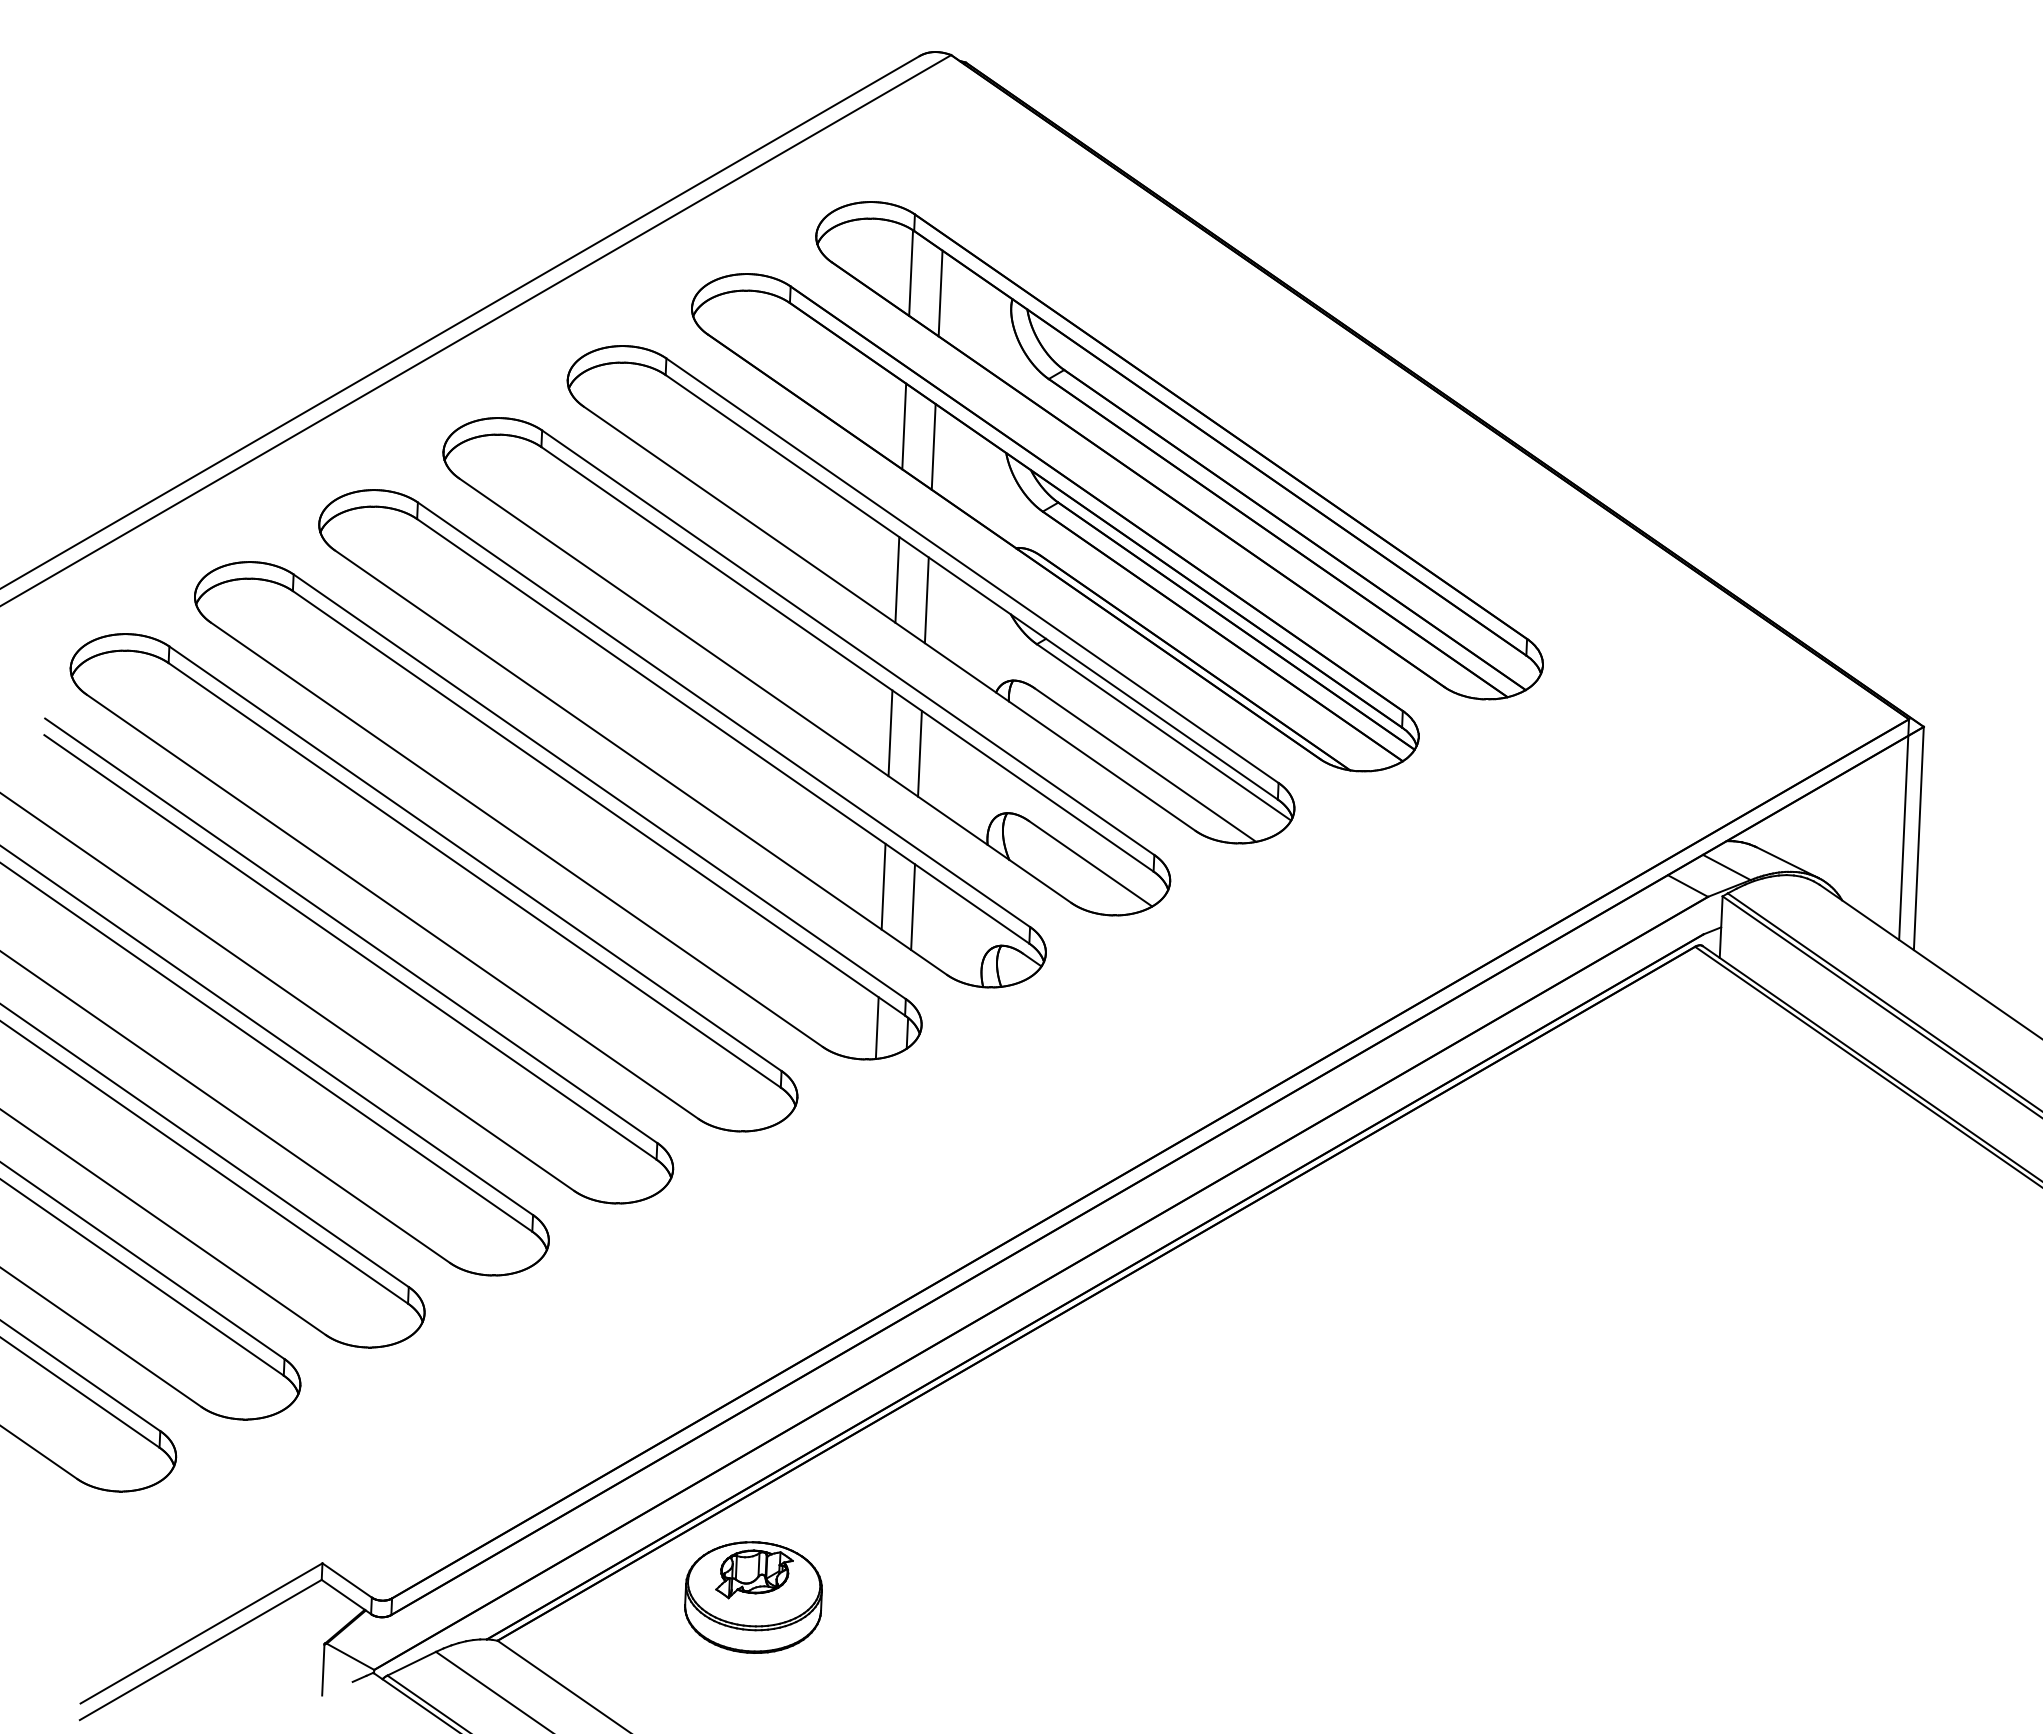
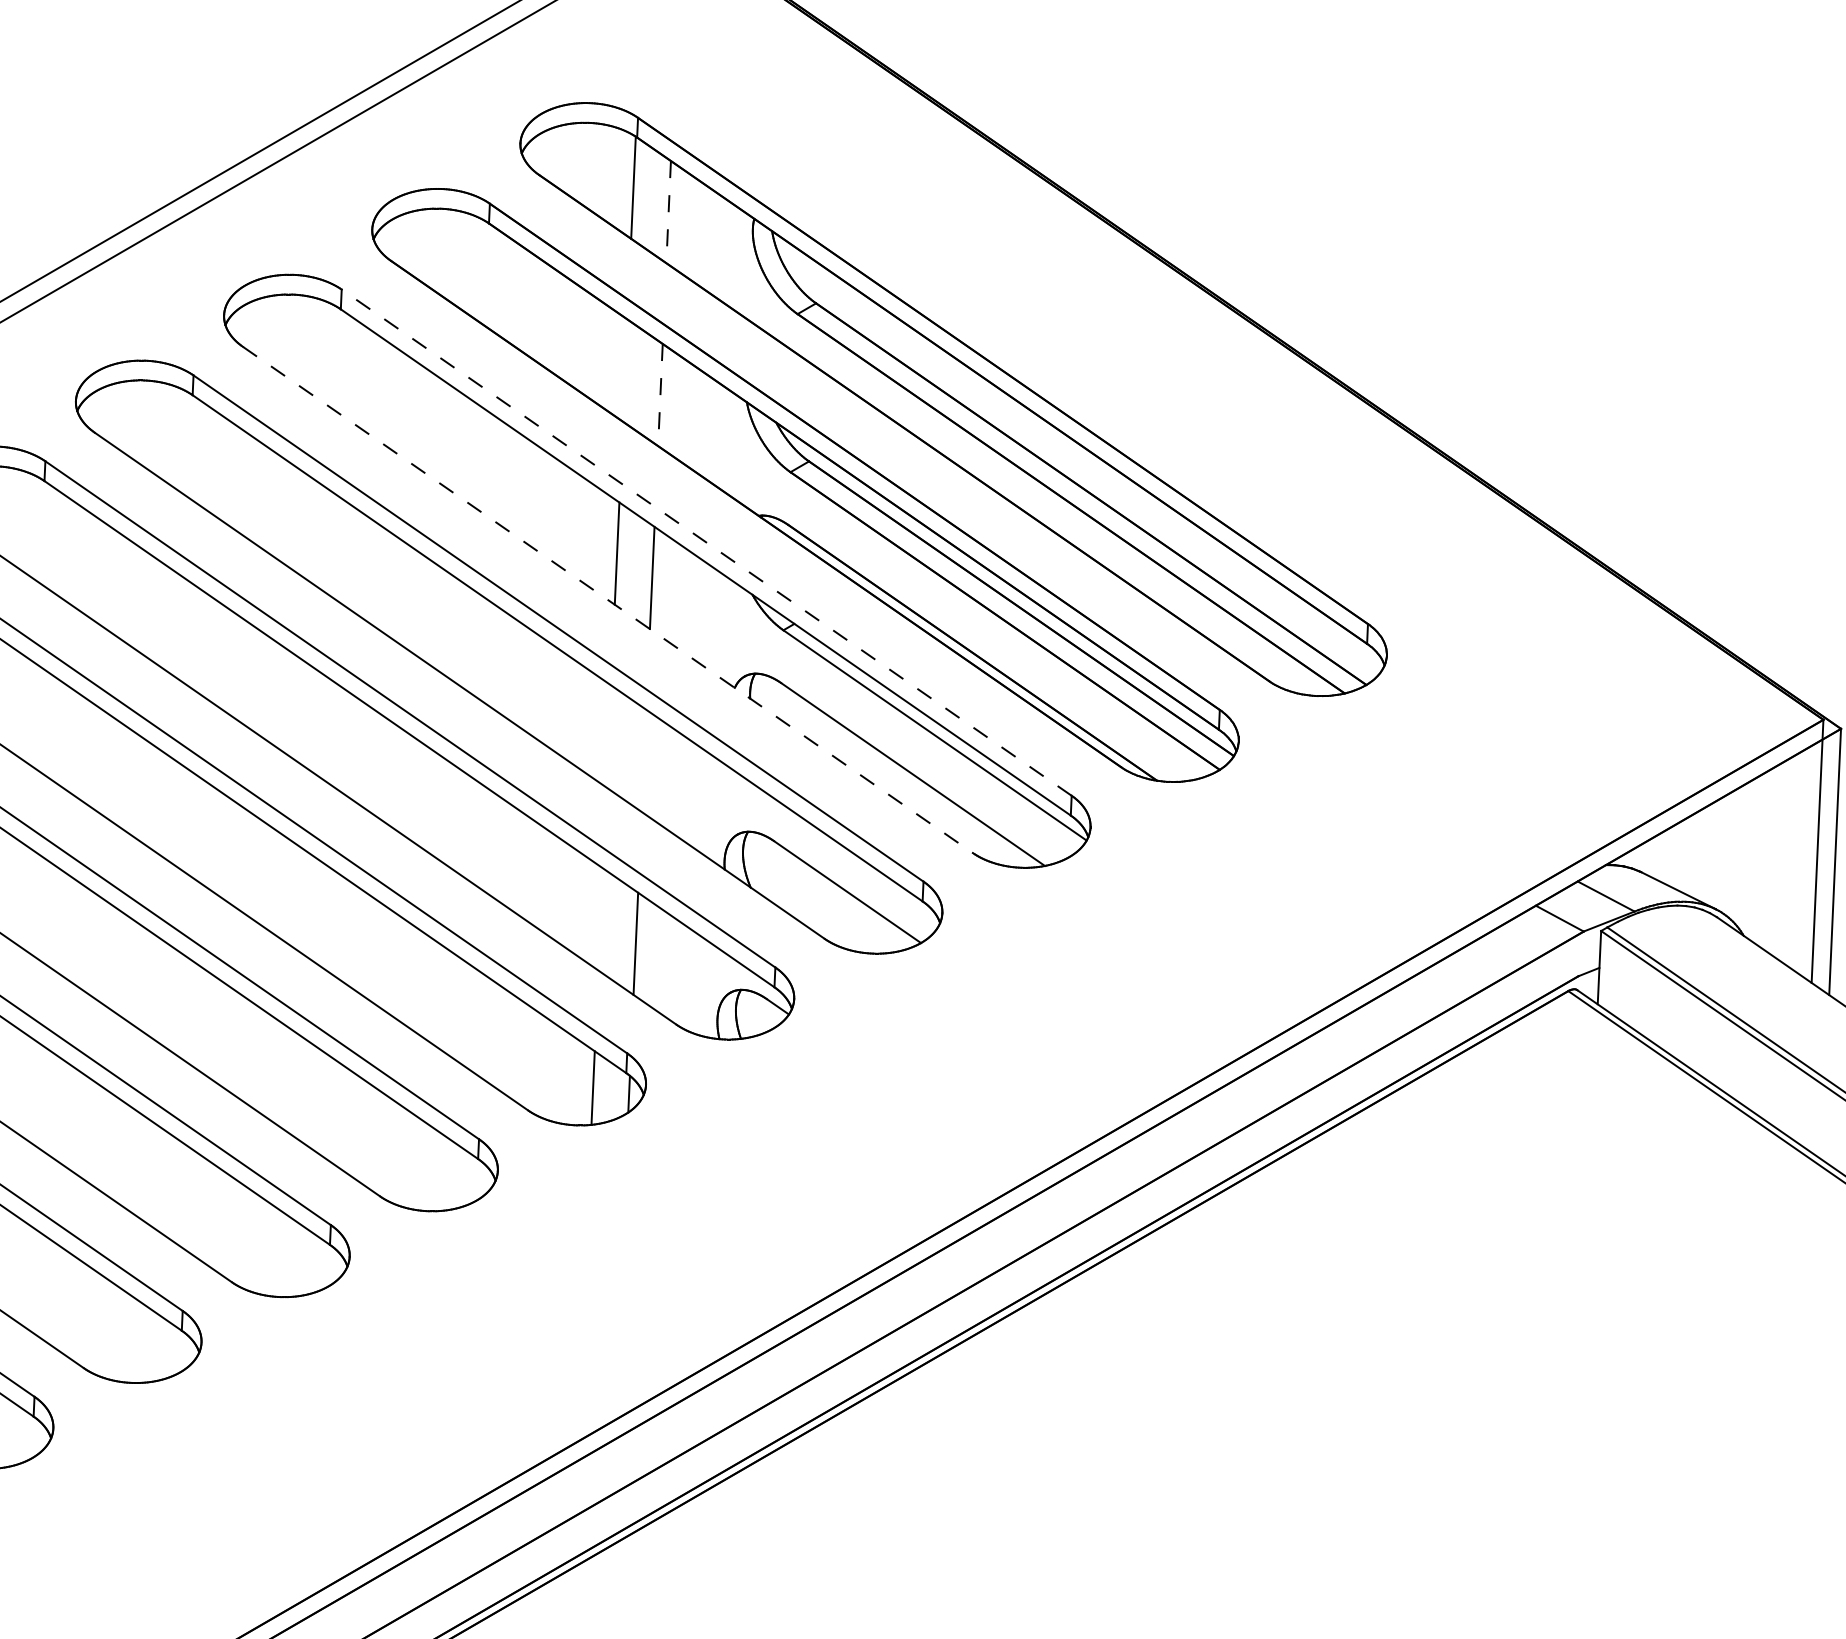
line: (940, 293) -> (668, 212), solid -> dashed
line: (904, 426) -> (625, 370), removed
line: (933, 446) -> (660, 394), solid -> dashed
line: (972, 570) -> (706, 542), solid -> dashed
line: (890, 619) -> (608, 600), solid -> dashed
line: (890, 733) -> (608, 736), removed
line: (919, 753) -> (643, 760), removed
line: (883, 886) -> (600, 919), removed

